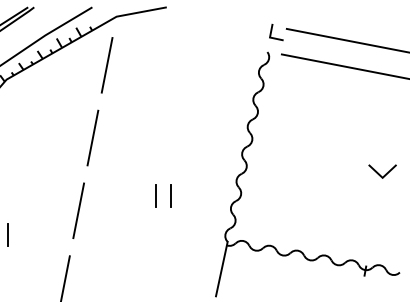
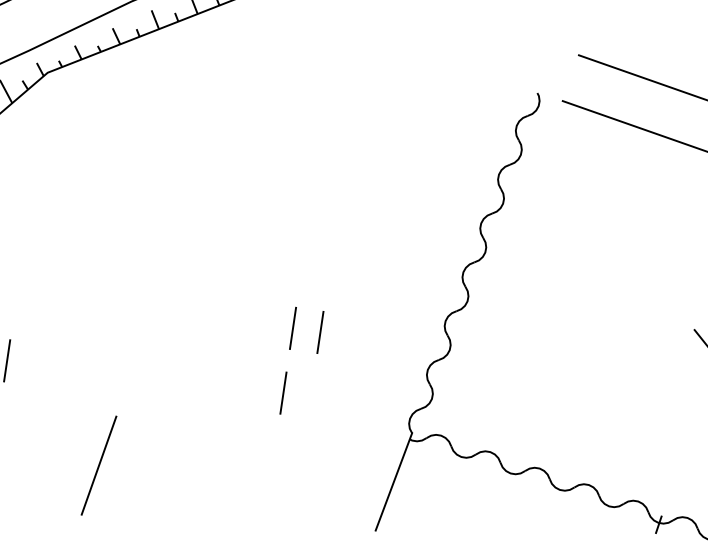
line: (272, 31) -> (552, 56), removed
line: (106, 65) -> (236, 73), removed
line: (92, 137) -> (190, 203), removed
line: (78, 210) -> (144, 334), removed
line: (155, 230) -> (281, 392), added

